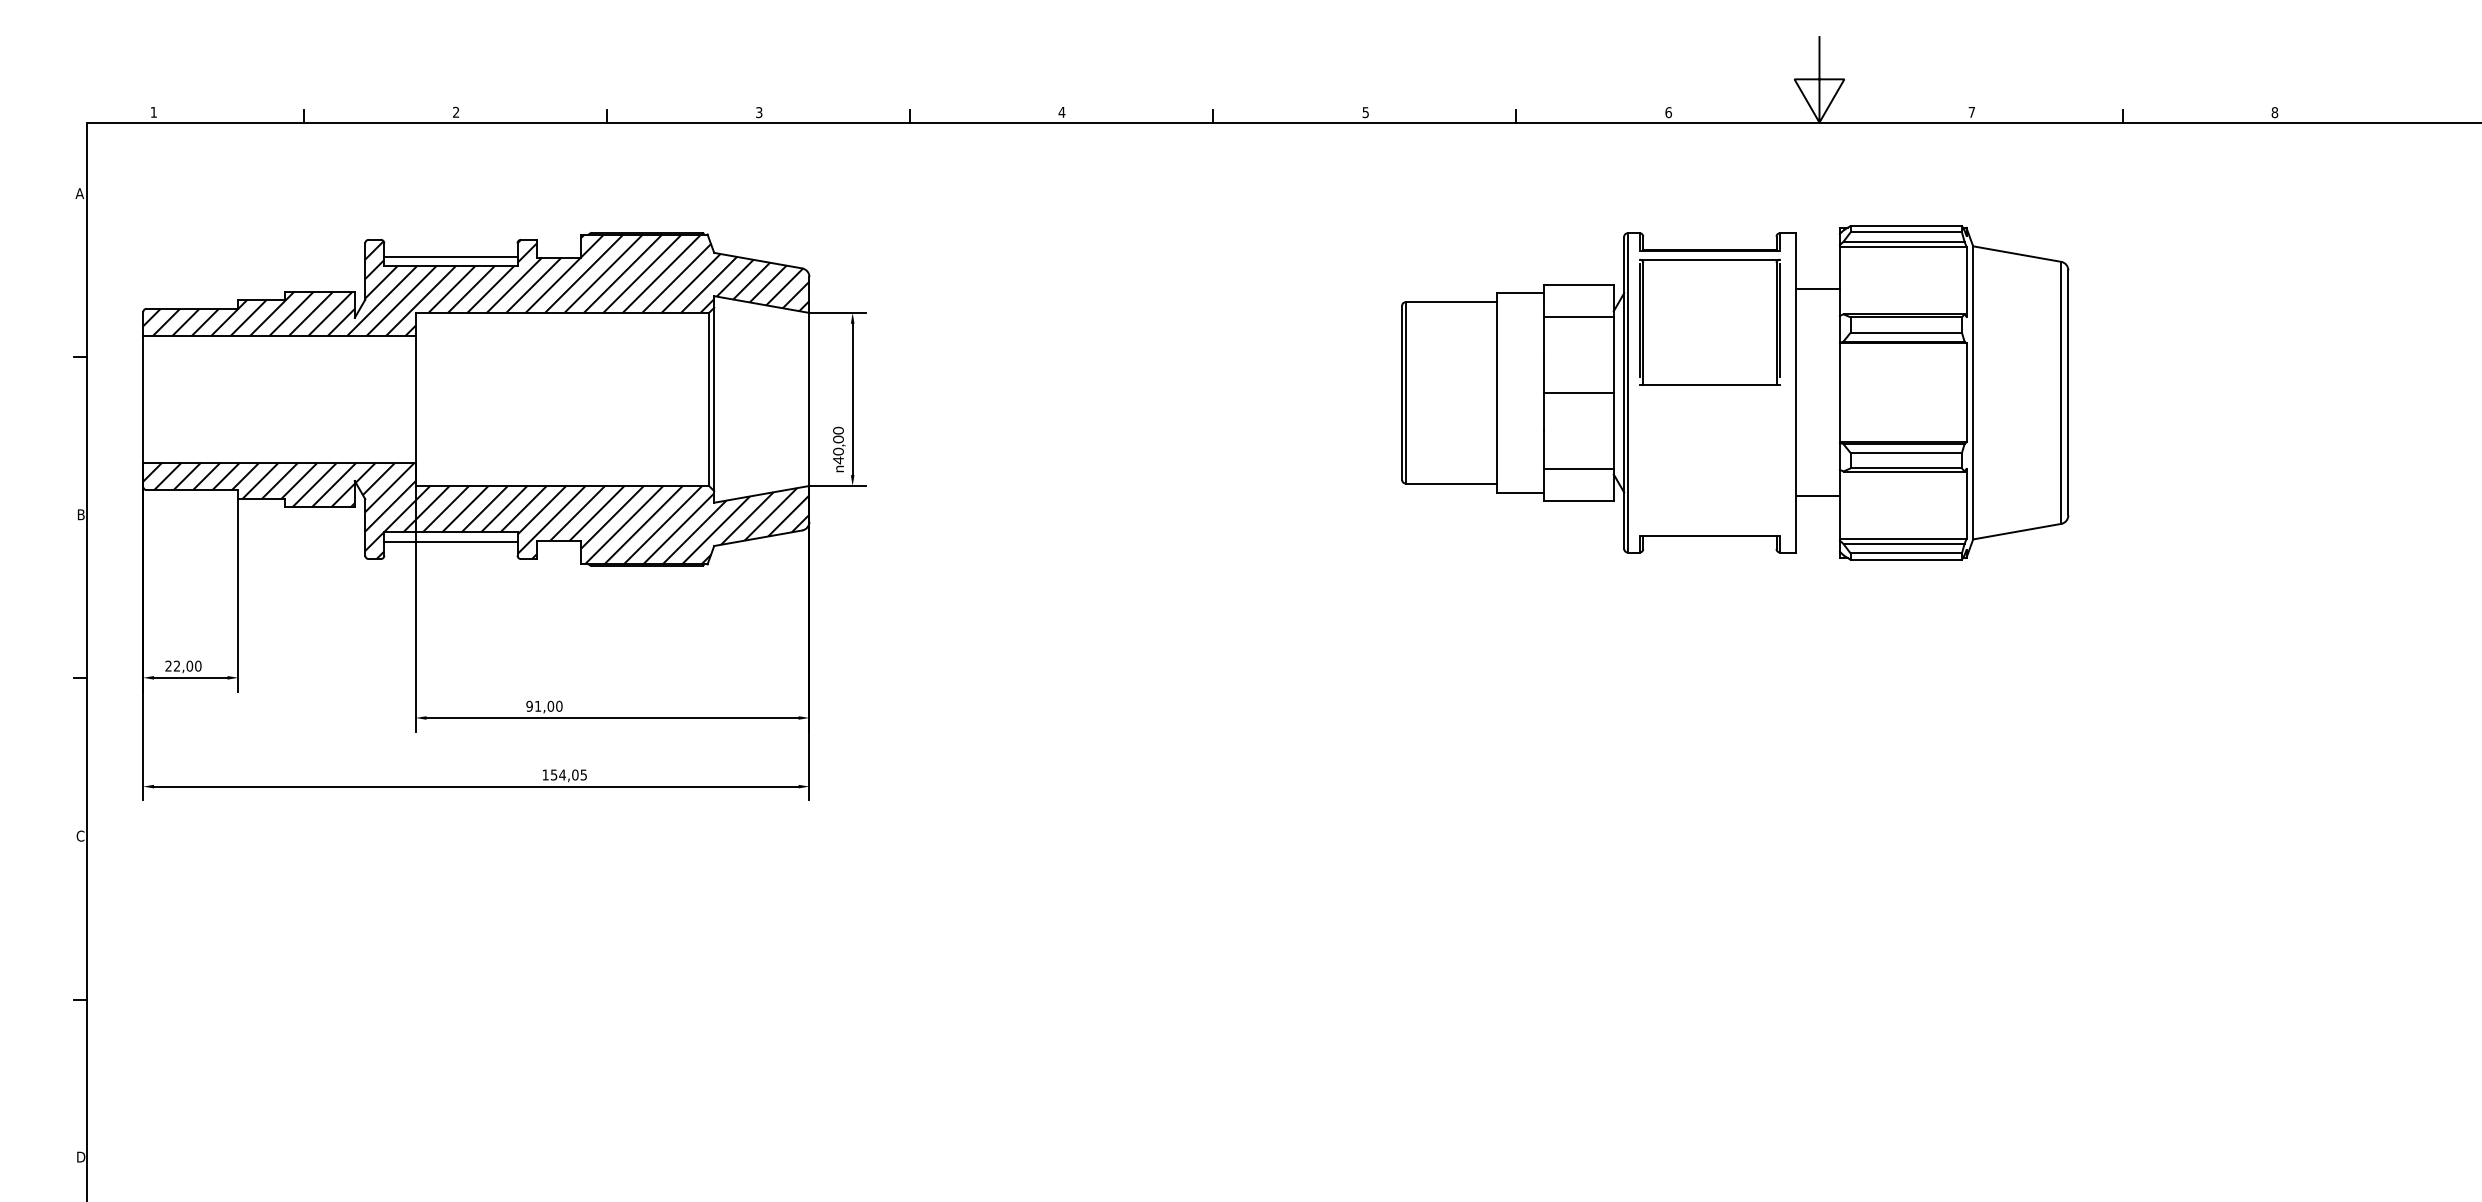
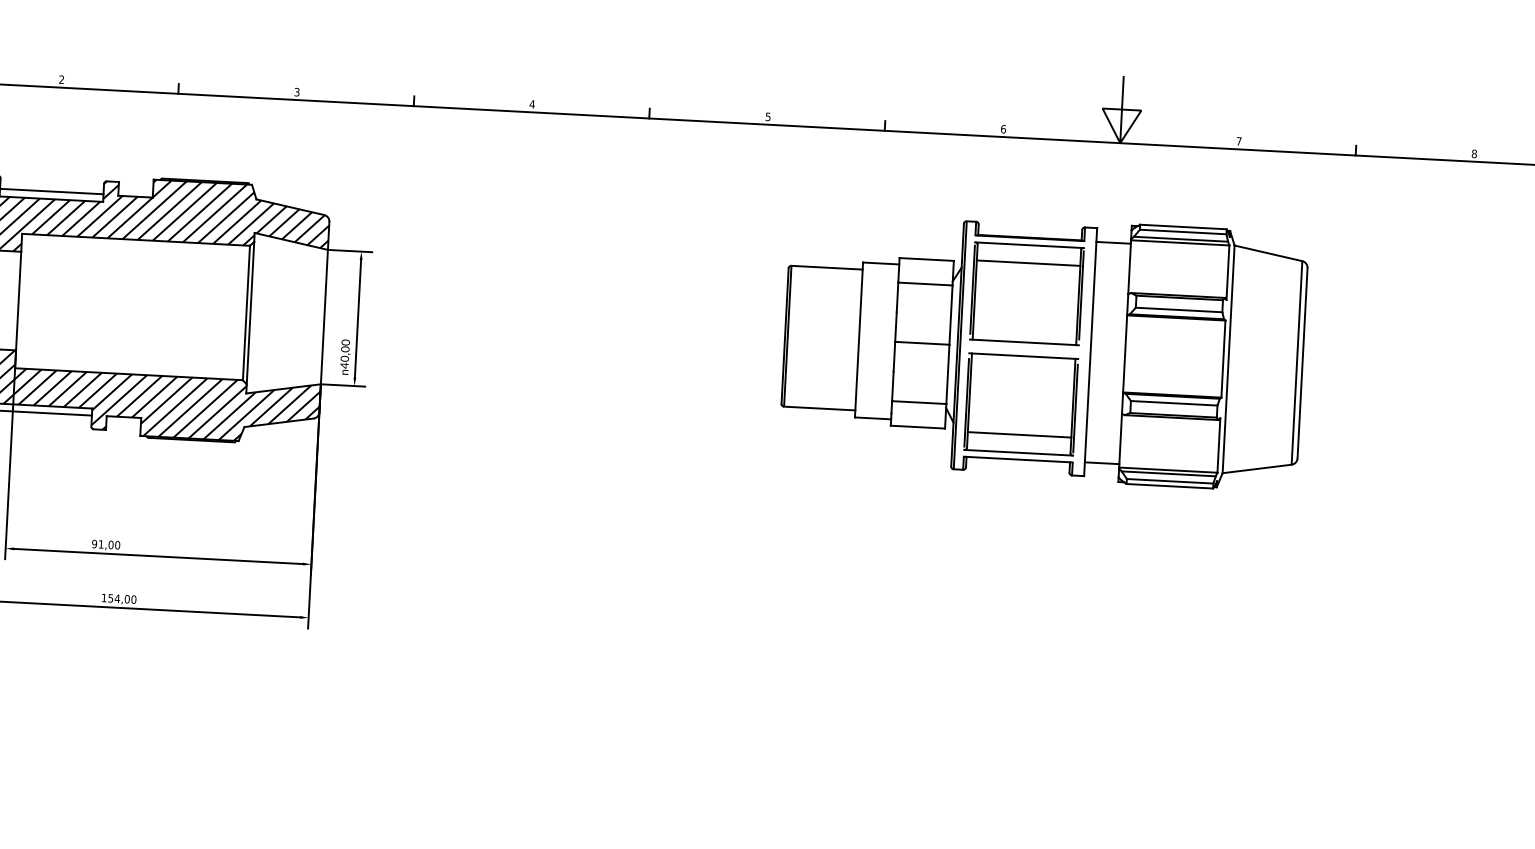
line: (1709, 282) -> (1028, 262), added
line: (1817, 289) -> (1113, 243), moved
part: (1709, 464) -> (1020, 404), added
line: (1817, 495) -> (1101, 463), moved
text: (583, 774) -> (133, 599), 154,05 -> 154,00

